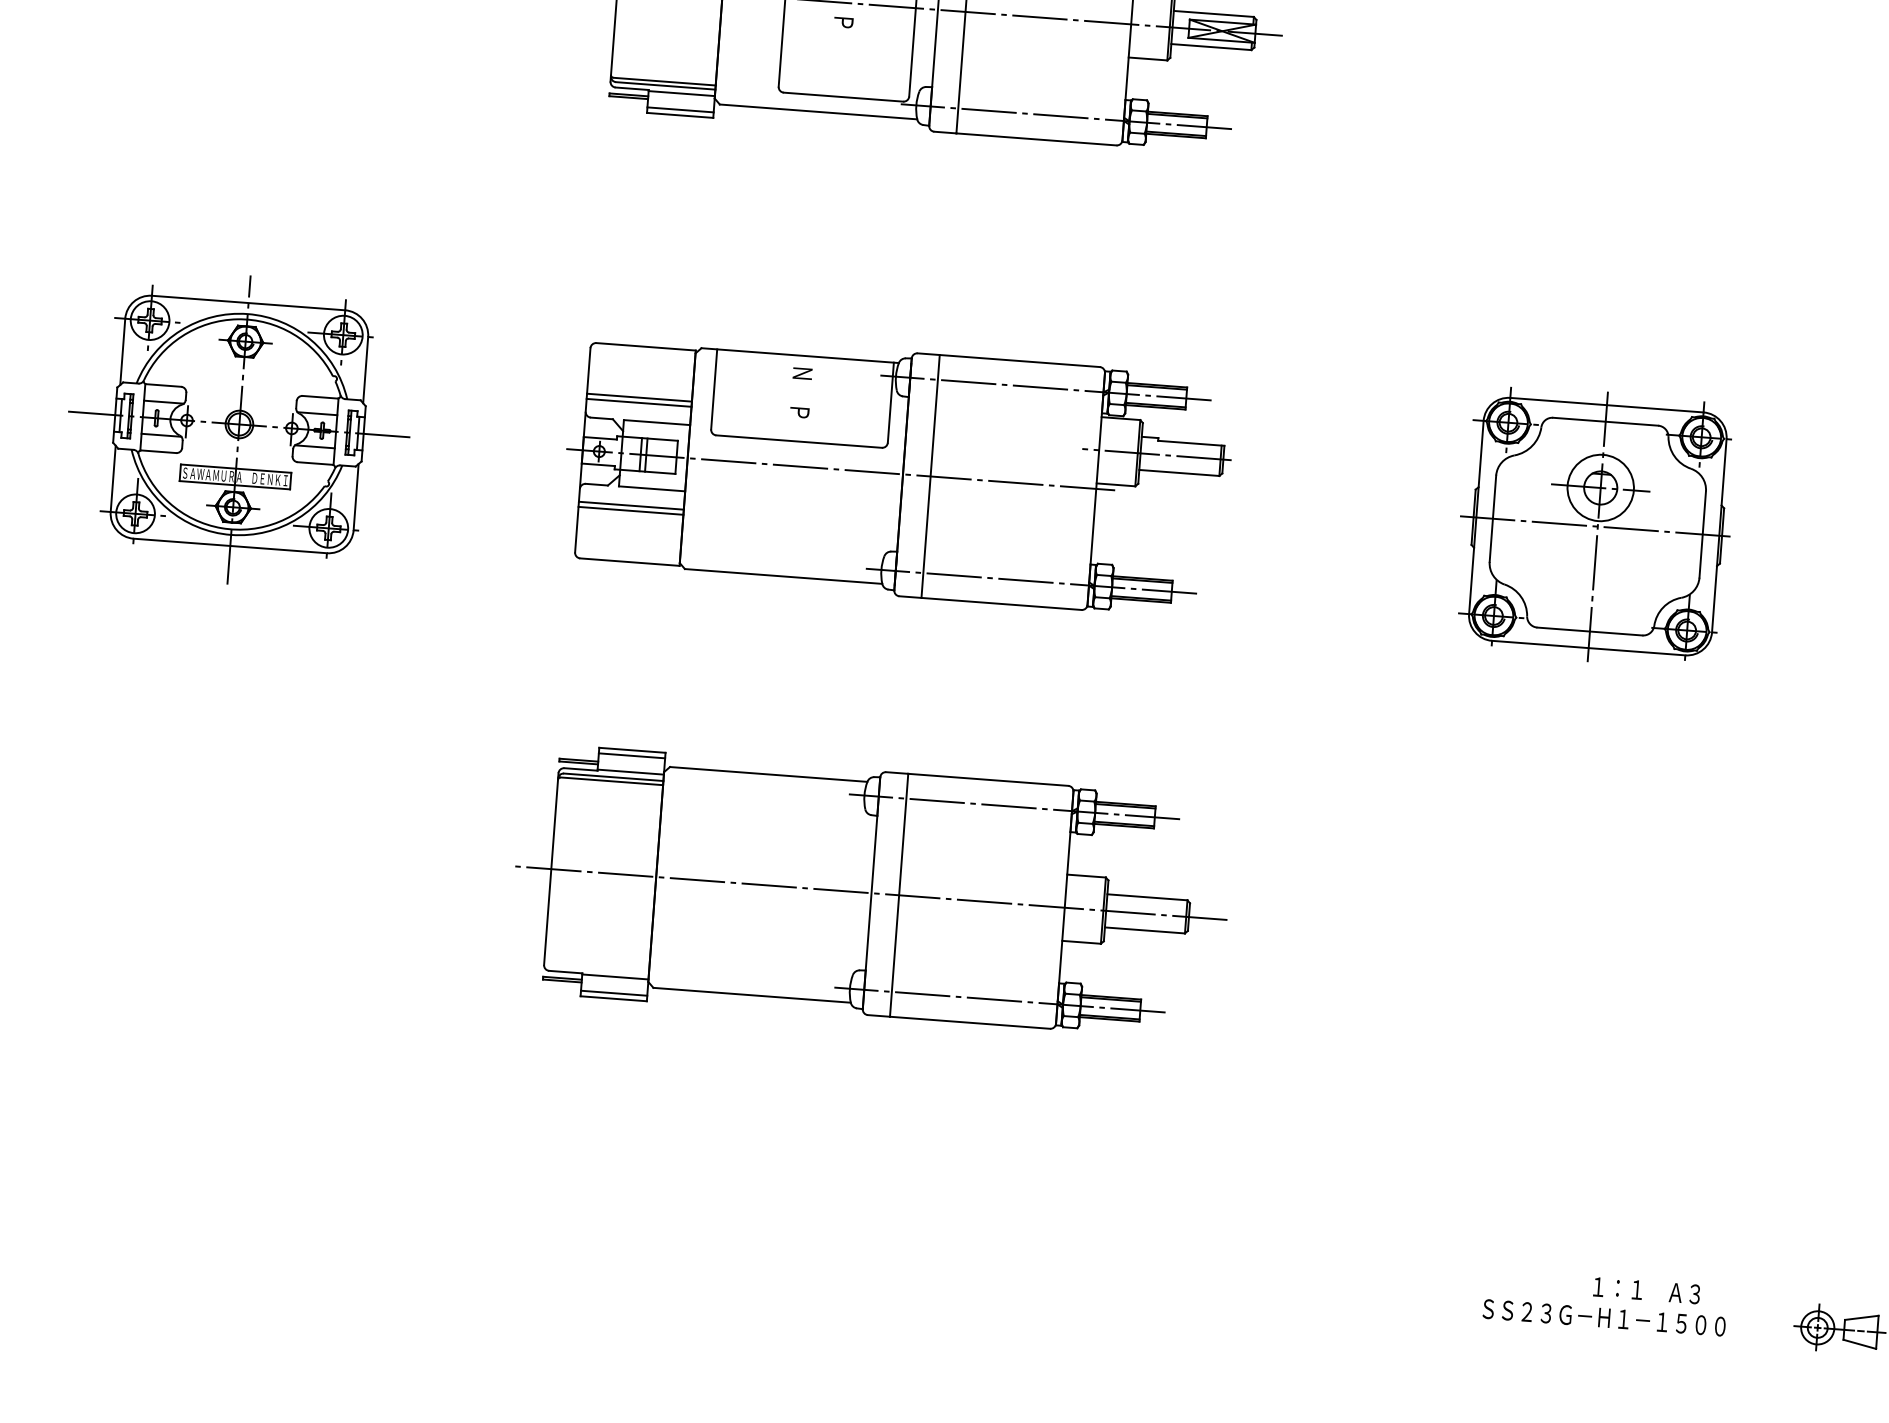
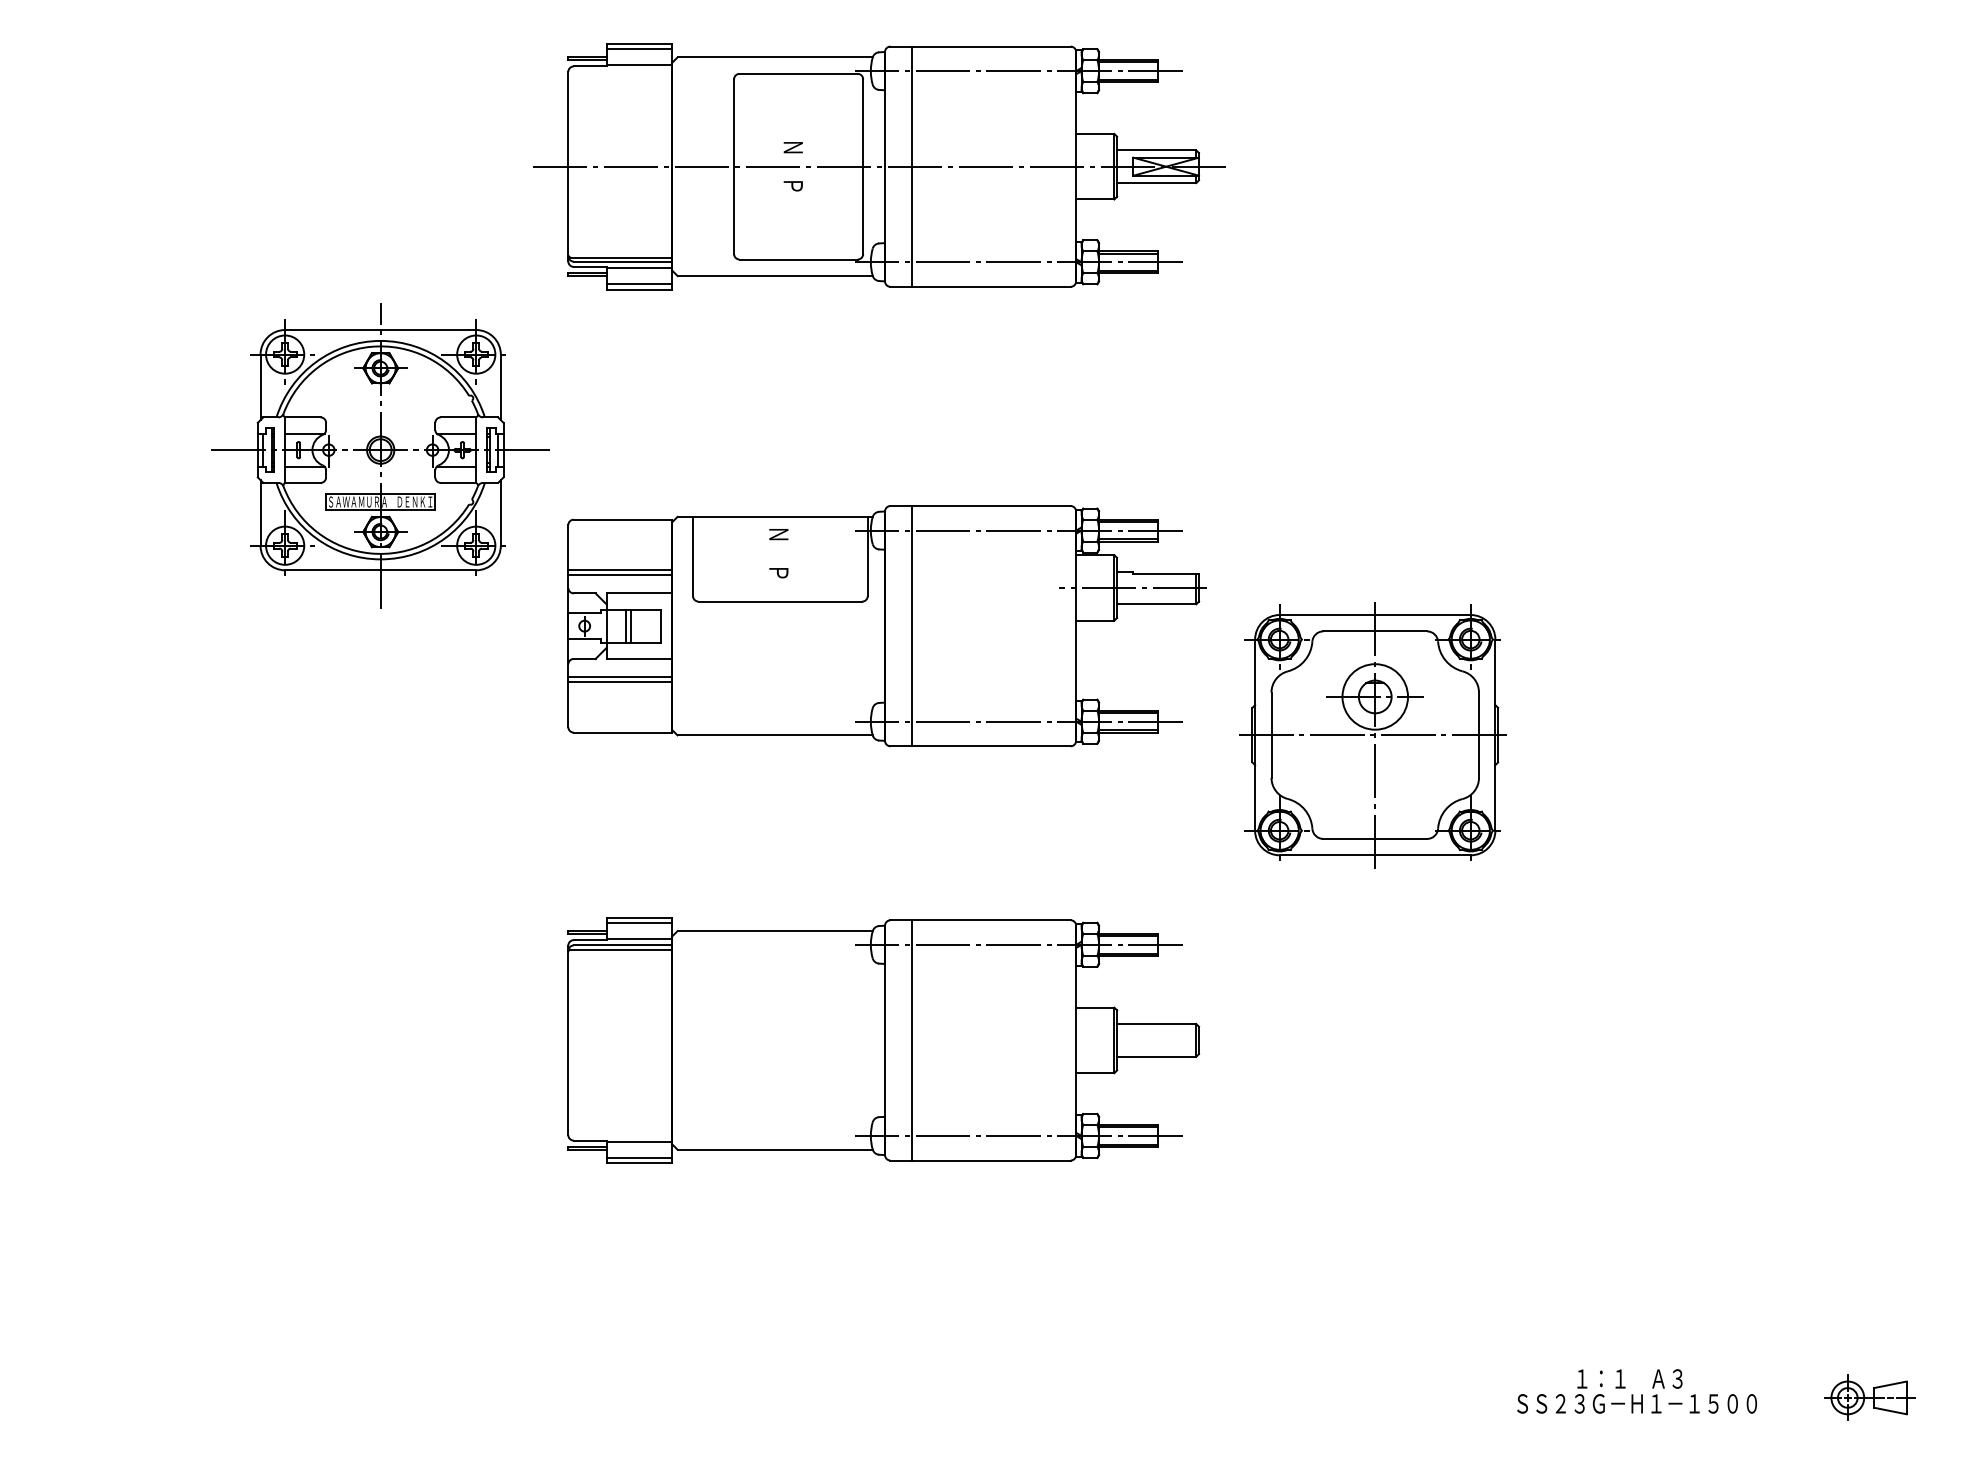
part: (238, 429) -> (380, 455), moved
line: (839, 469) -> (822, 626), removed
part: (1595, 526) -> (1372, 735), moved
line: (868, 893) -> (882, 1040), removed
text: (1646, 1290) -> (1629, 1378), moved

